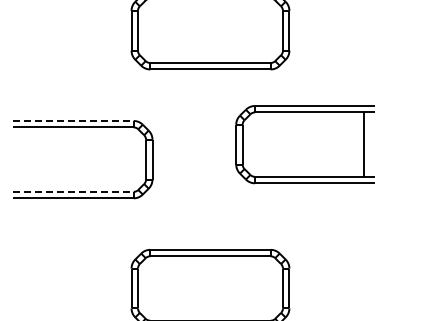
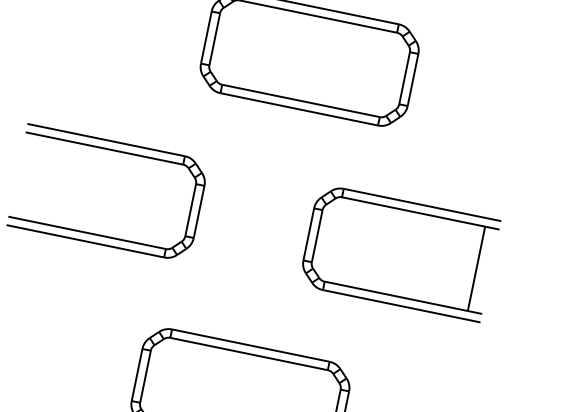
line: (74, 120) -> (107, 139), dashed -> solid
part: (304, 144) -> (398, 252), moved
line: (74, 191) -> (88, 232), dashed -> solid

